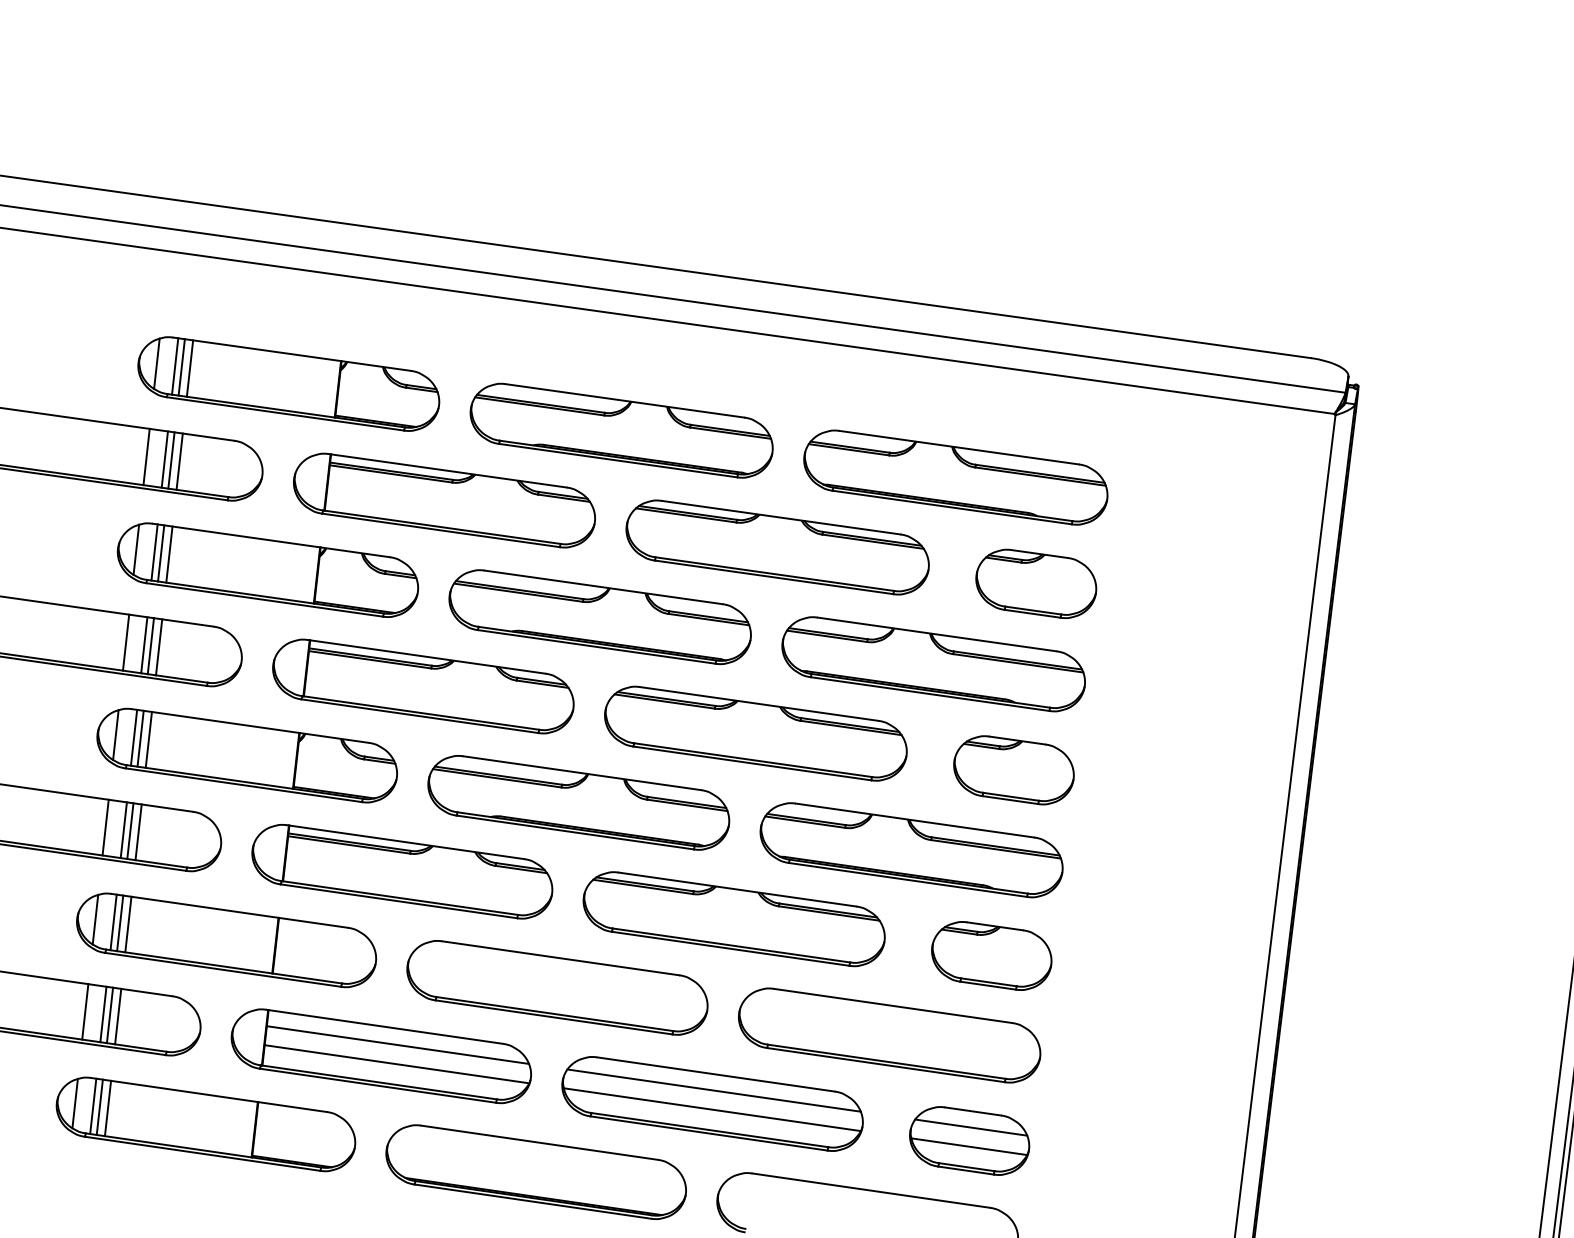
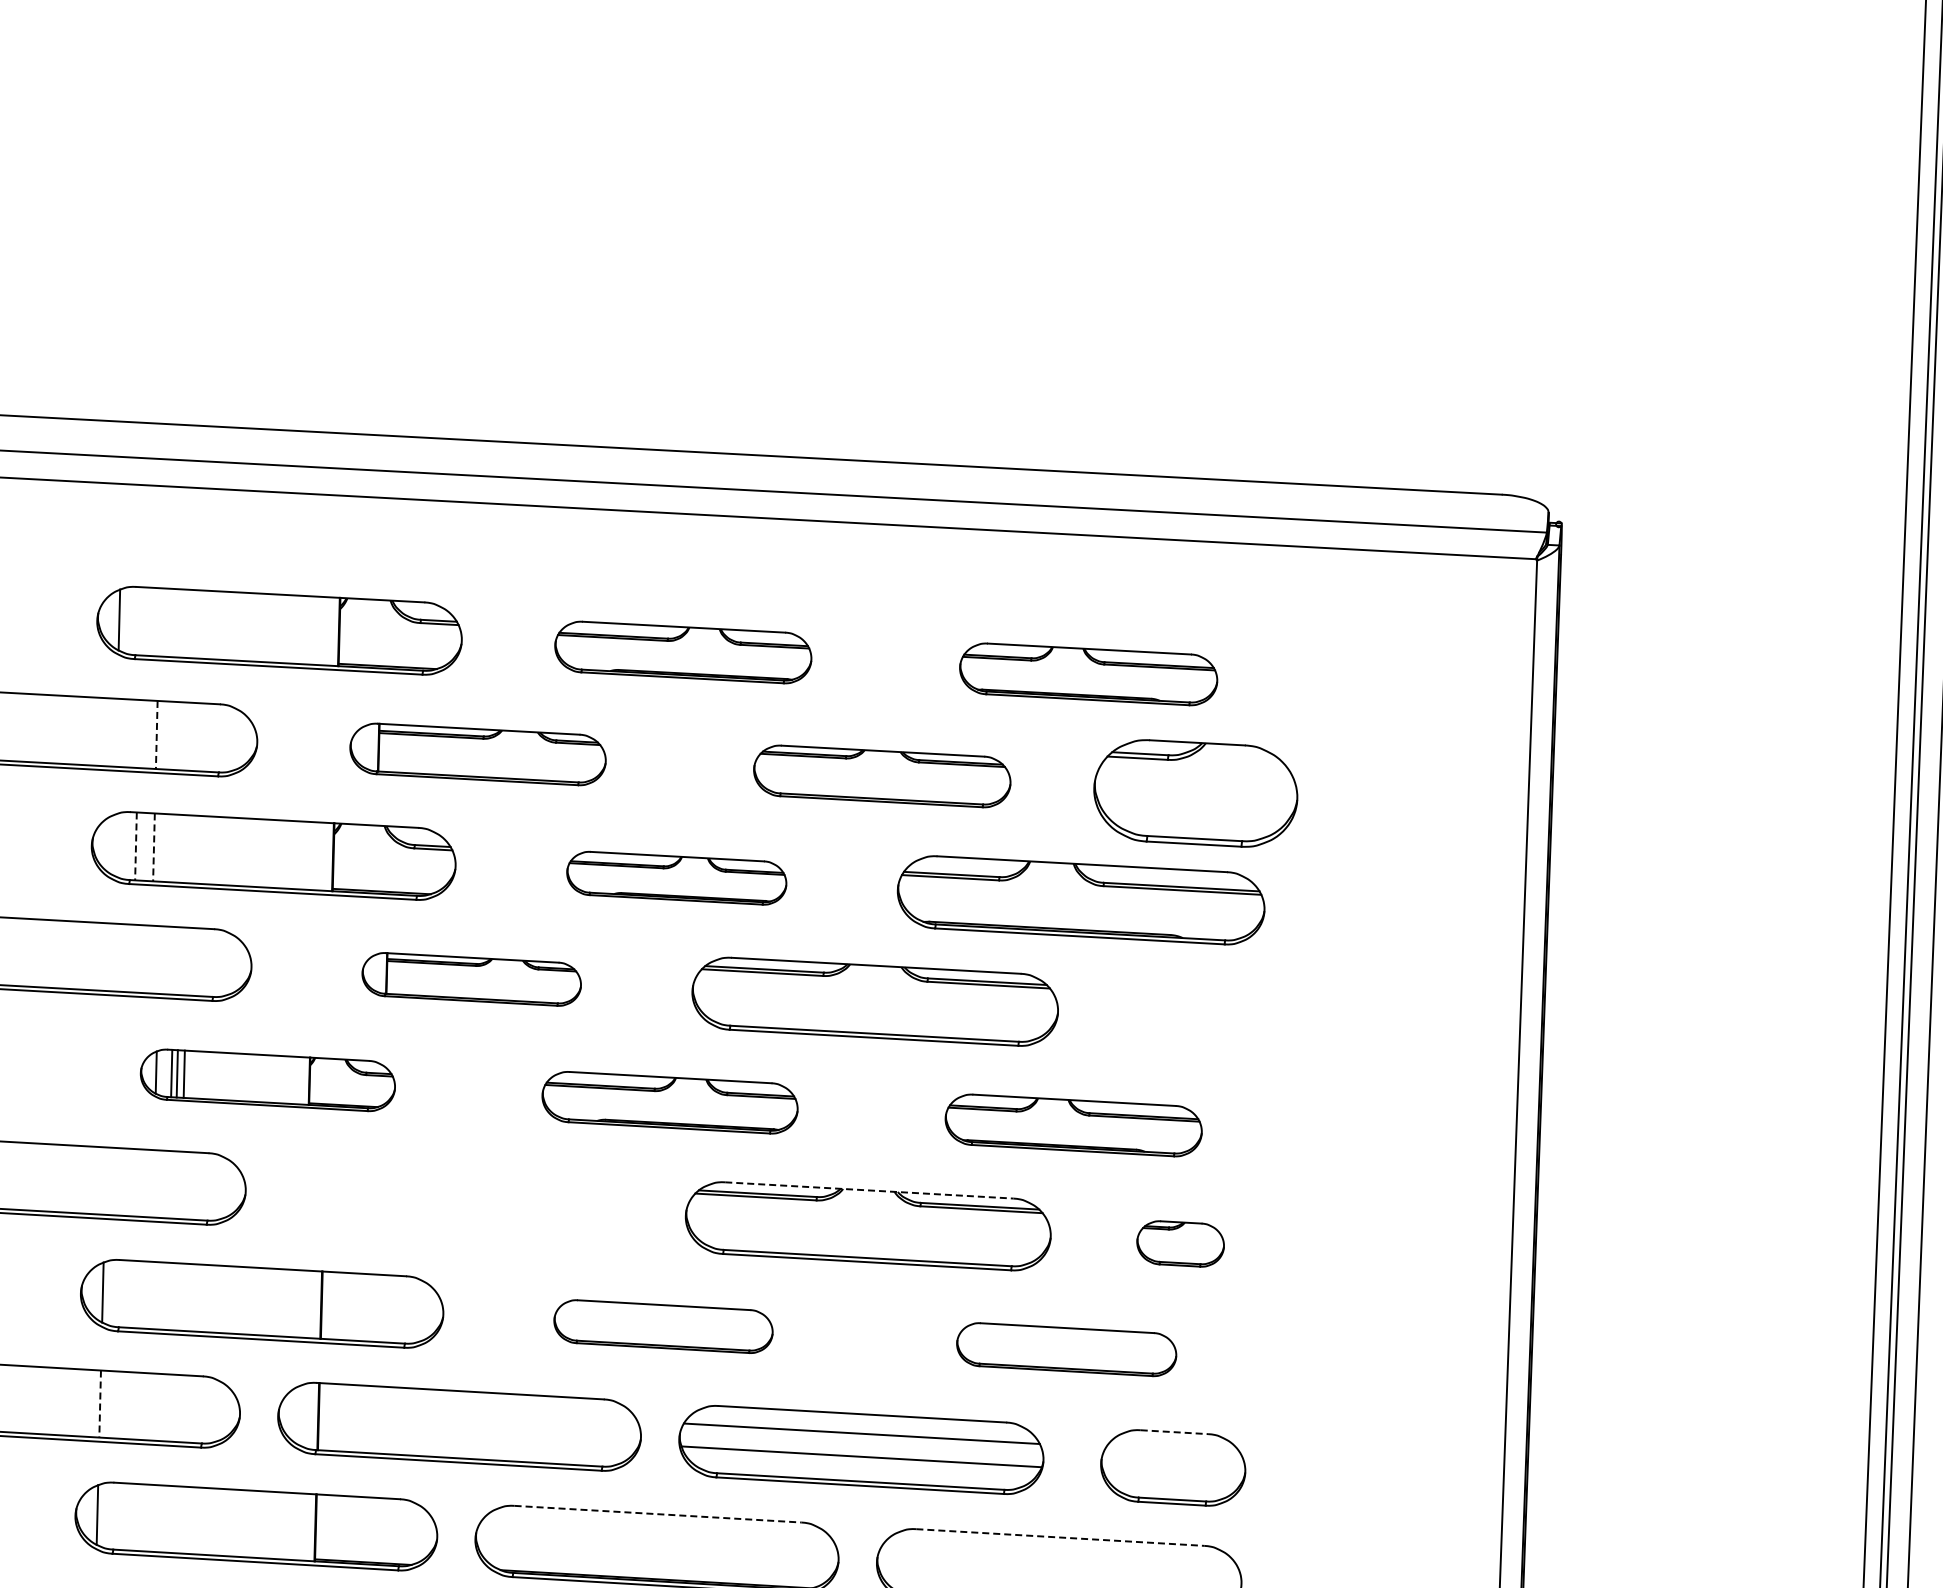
line: (175, 366) -> (141, 621), removed
line: (181, 367) -> (149, 621), removed
line: (189, 368) -> (159, 622), removed
part: (621, 430) -> (683, 652), size x0.7
line: (146, 456) -> (116, 732), removed
line: (164, 459) -> (138, 733), removed
line: (171, 460) -> (146, 734), removed
line: (179, 462) -> (156, 735), solid -> dashed
part: (955, 477) -> (1088, 674), size x0.7
part: (443, 500) -> (477, 754), size x0.7
part: (777, 547) -> (882, 776), size x0.7
line: (136, 549) -> (113, 844), removed
line: (154, 552) -> (135, 846), solid -> dashed
line: (160, 553) -> (143, 846), removed
line: (168, 554) -> (153, 847), solid -> dashed
part: (1035, 583) -> (1195, 793), size x1.4
part: (600, 617) -> (676, 878), size x0.6
line: (125, 642) -> (110, 957), removed
line: (144, 645) -> (133, 958), removed
line: (151, 645) -> (141, 958), removed
line: (159, 647) -> (151, 959), removed
part: (423, 686) -> (471, 979), size x0.6
part: (246, 755) -> (267, 1080), size x0.7
part: (1014, 770) -> (1188, 1019), removed
part: (578, 802) -> (669, 1102), size x0.7
line: (105, 827) -> (105, 1180), removed
line: (123, 830) -> (127, 1182), removed
line: (130, 830) -> (135, 1182), removed
line: (138, 832) -> (145, 1183), removed
part: (911, 850) -> (1073, 1125), size x0.7
part: (402, 871) -> (465, 1203), removed
line: (737, 889) -> (869, 1190), solid -> dashed
line: (113, 922) -> (124, 1293), removed
line: (119, 923) -> (132, 1294), removed
line: (128, 924) -> (142, 1294), removed
part: (991, 955) -> (1180, 1243), size x0.6
part: (557, 987) -> (663, 1326), size x0.6
line: (85, 1012) -> (100, 1404), solid -> dashed
line: (103, 1013) -> (122, 1404), removed
line: (109, 1015) -> (129, 1405), removed
line: (117, 1015) -> (139, 1405), removed
part: (889, 1035) -> (1066, 1349), size x0.6
line: (398, 1044) -> (478, 1411), removed
line: (396, 1063) -> (478, 1434), removed
line: (93, 1106) -> (119, 1516), removed
line: (99, 1106) -> (127, 1516), removed
line: (108, 1108) -> (137, 1517), removed
line: (973, 1111) -> (1174, 1432), solid -> dashed
line: (971, 1127) -> (1173, 1451), removed
line: (539, 1143) -> (658, 1514), solid -> dashed
line: (969, 1146) -> (1173, 1474), removed
line: (871, 1190) -> (1060, 1537), solid -> dashed

